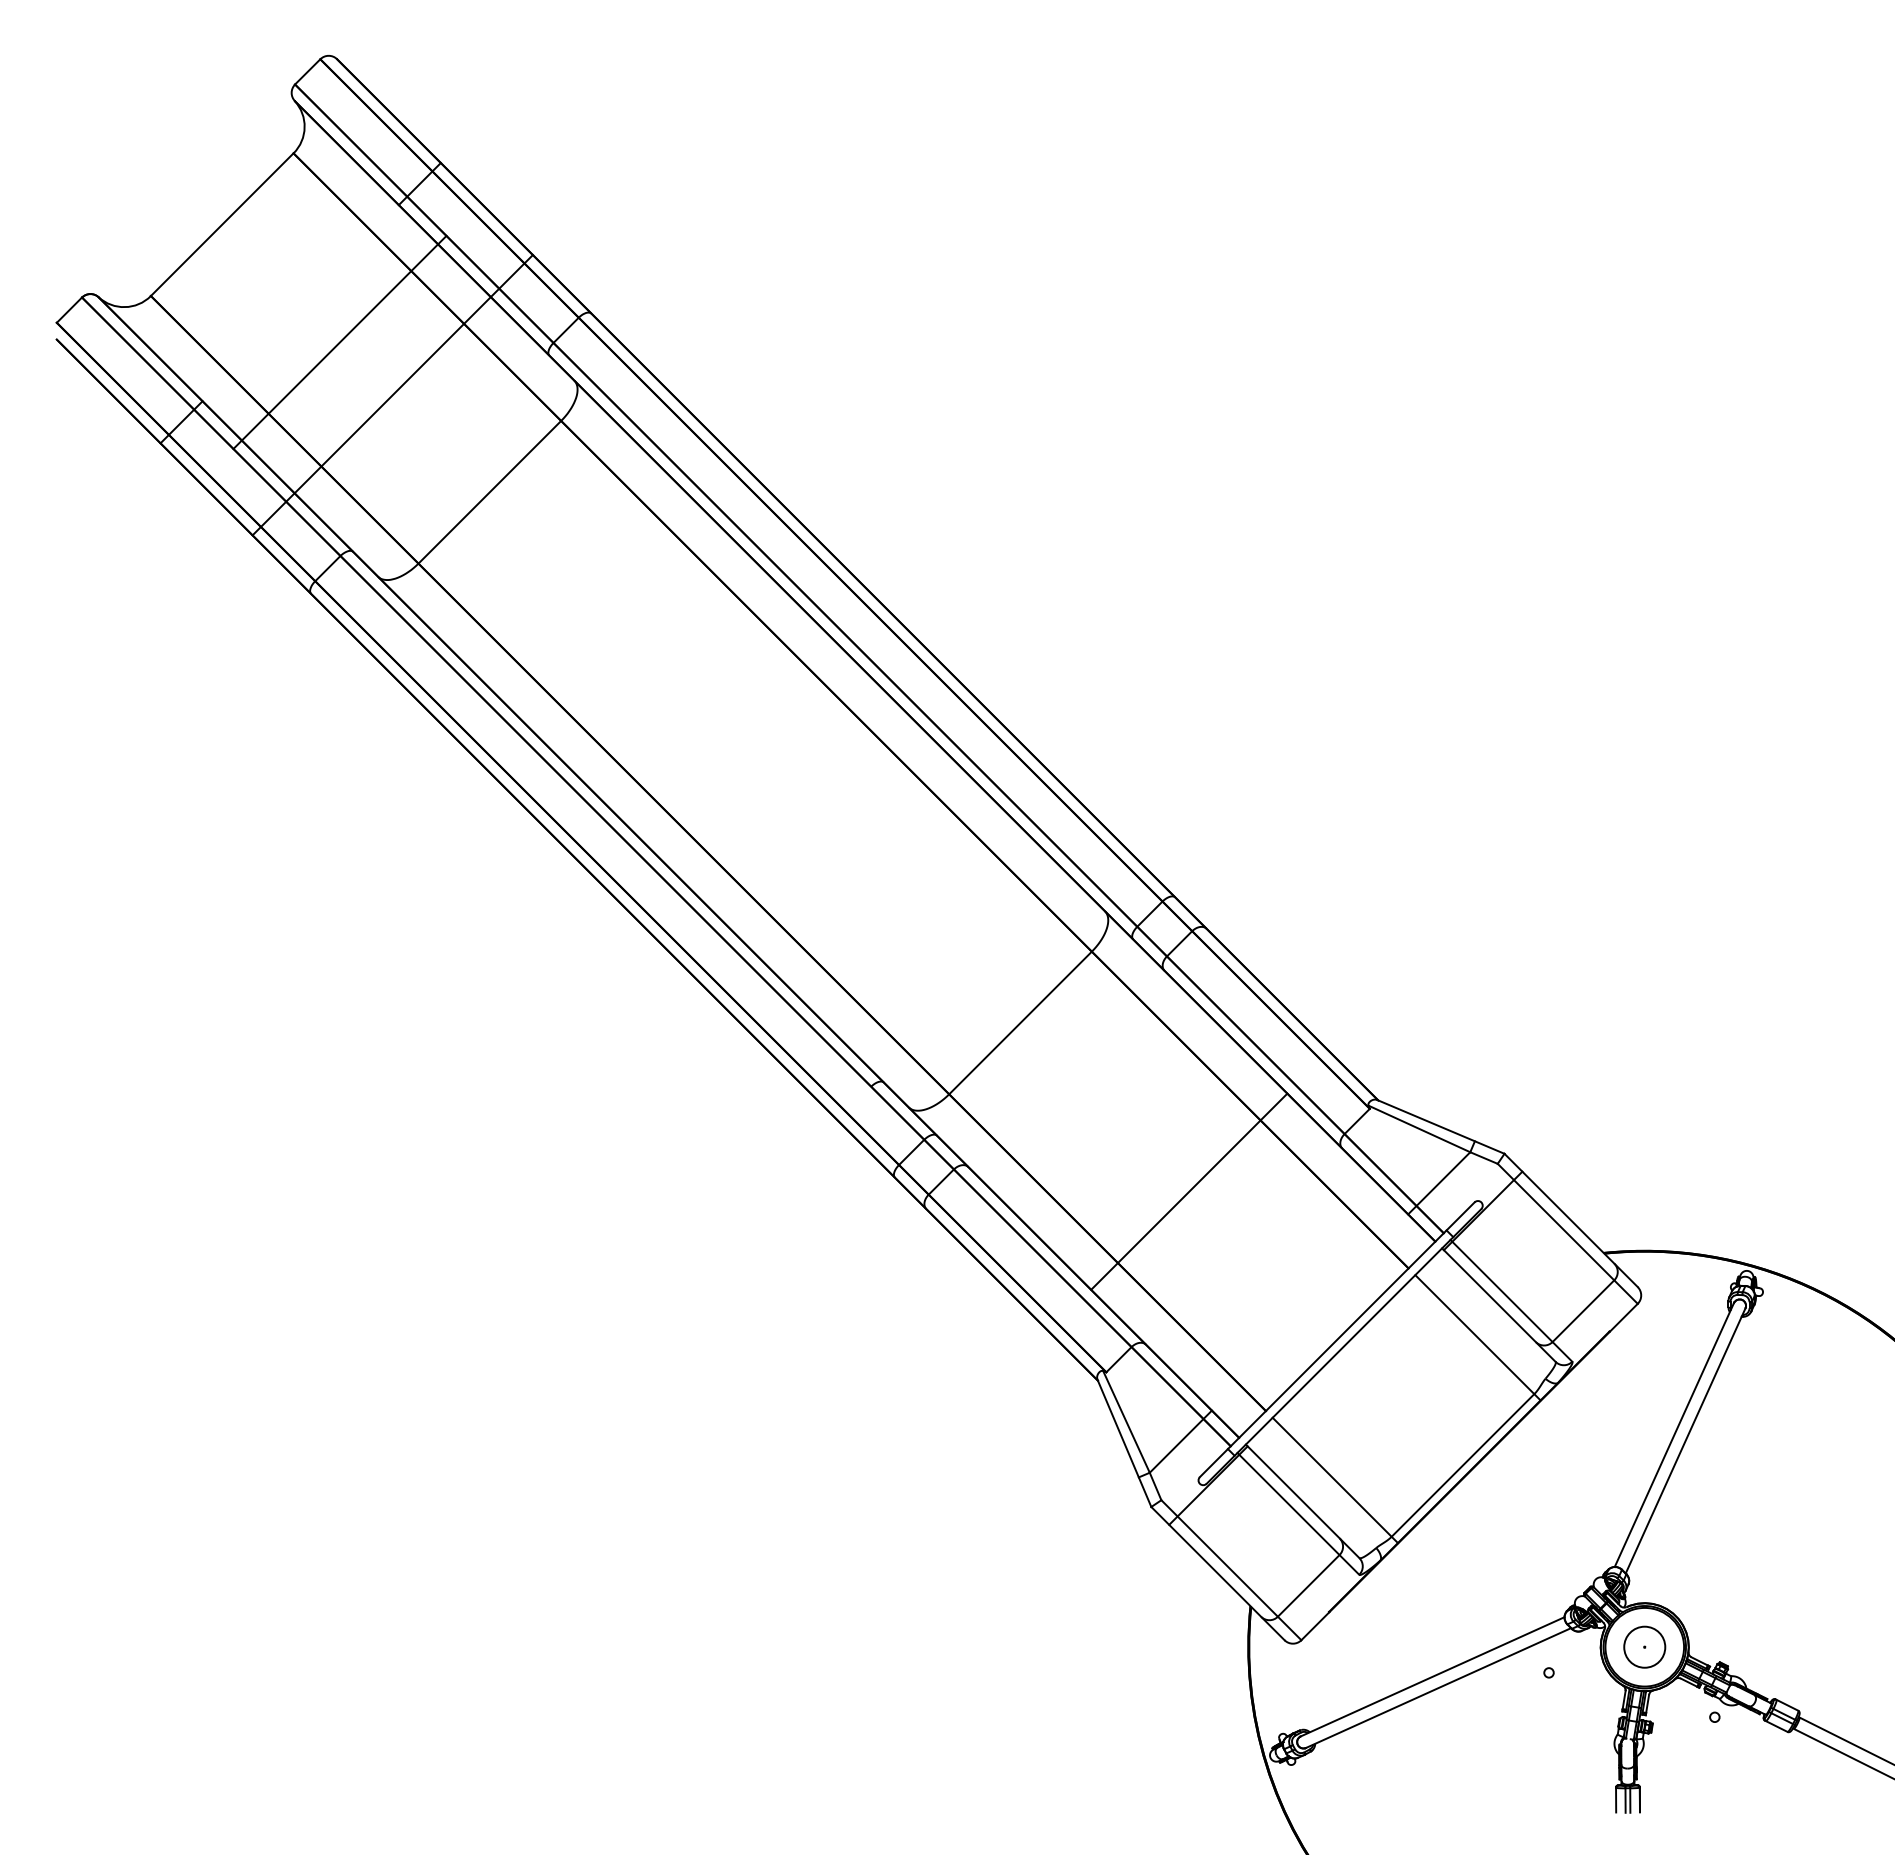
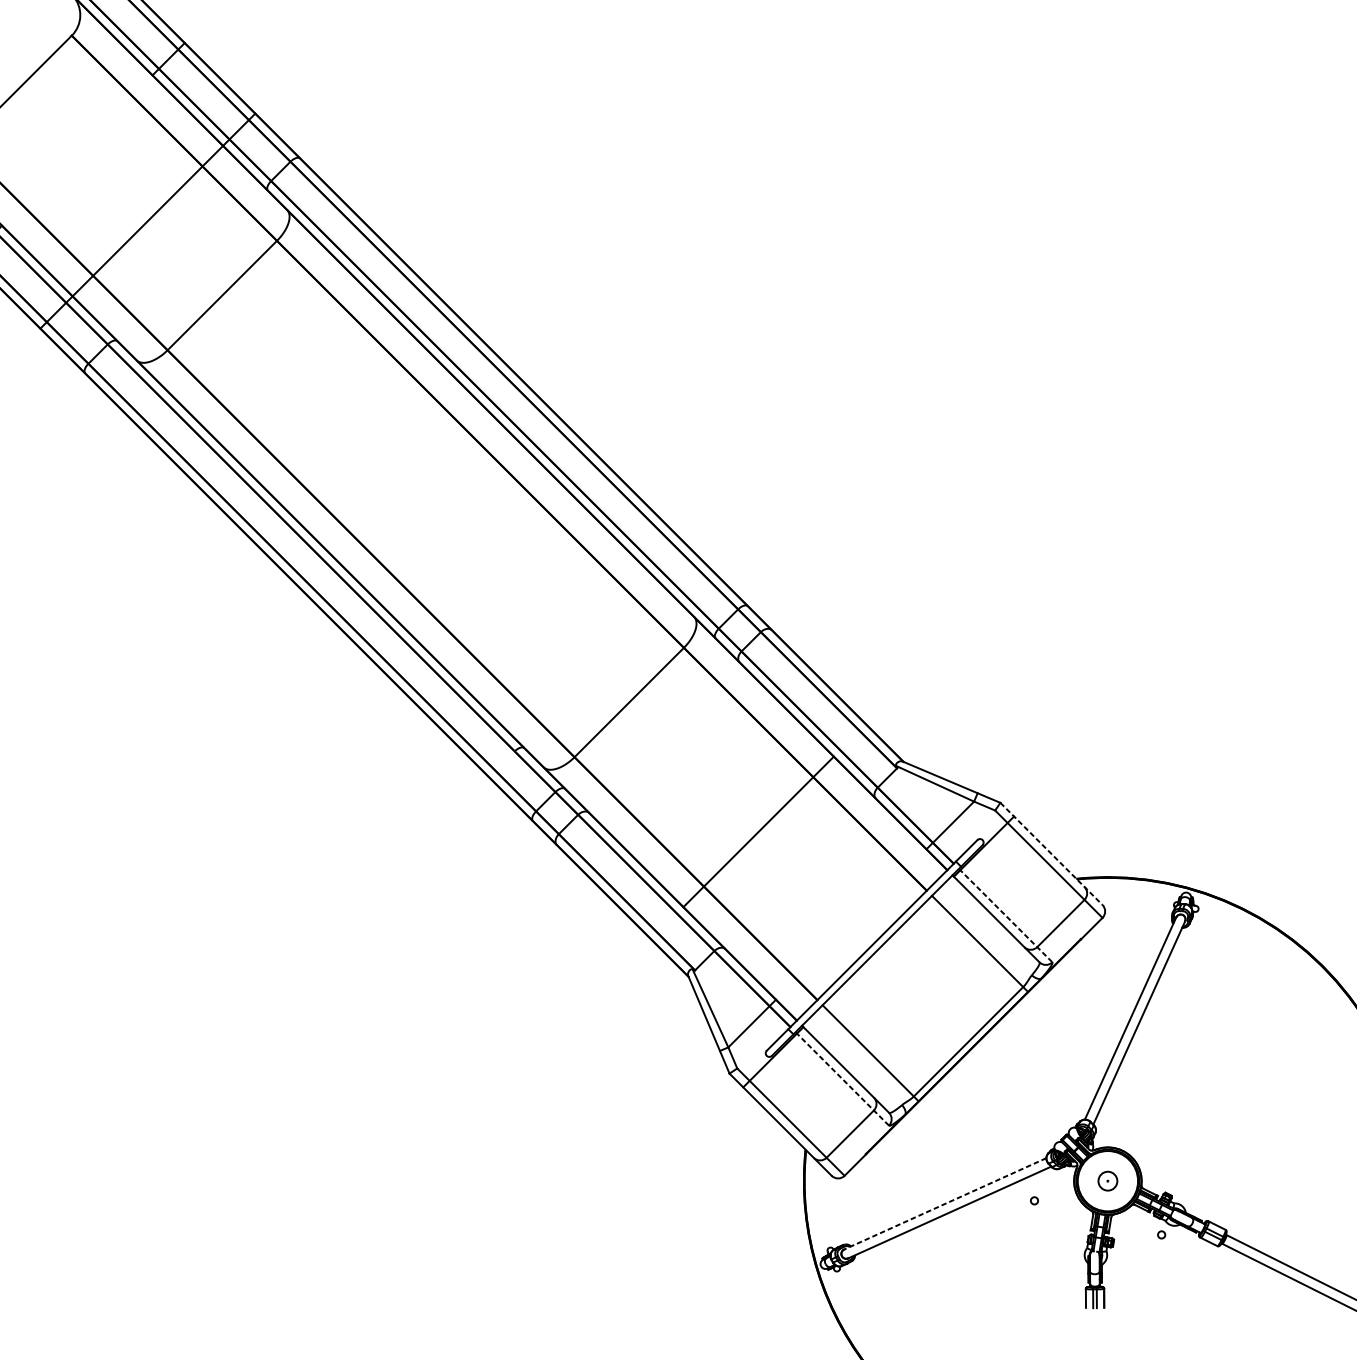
line: (339, 341) -> (107, 179), removed
line: (1571, 1220) -> (1051, 853), solid -> dashed
line: (1511, 1301) -> (1005, 916), solid -> dashed
line: (1298, 1513) -> (842, 1078), solid -> dashed
circle: (1644, 1646) -> (1107, 1180), size x0.6
line: (1432, 1676) -> (945, 1203), solid -> dashed

